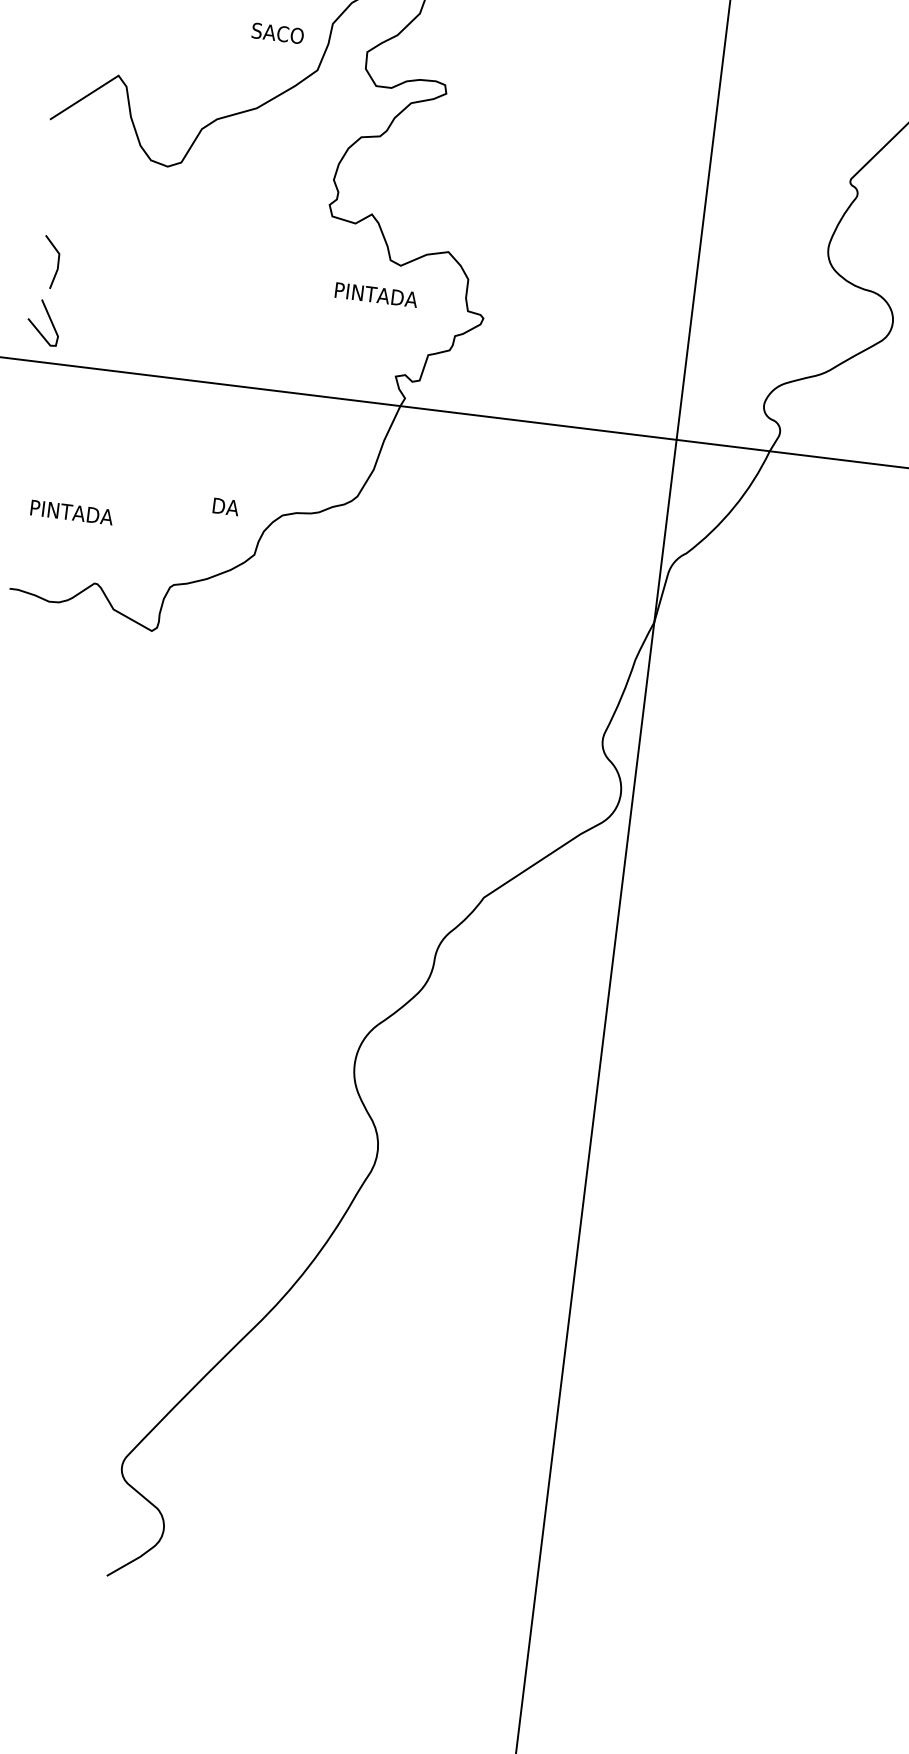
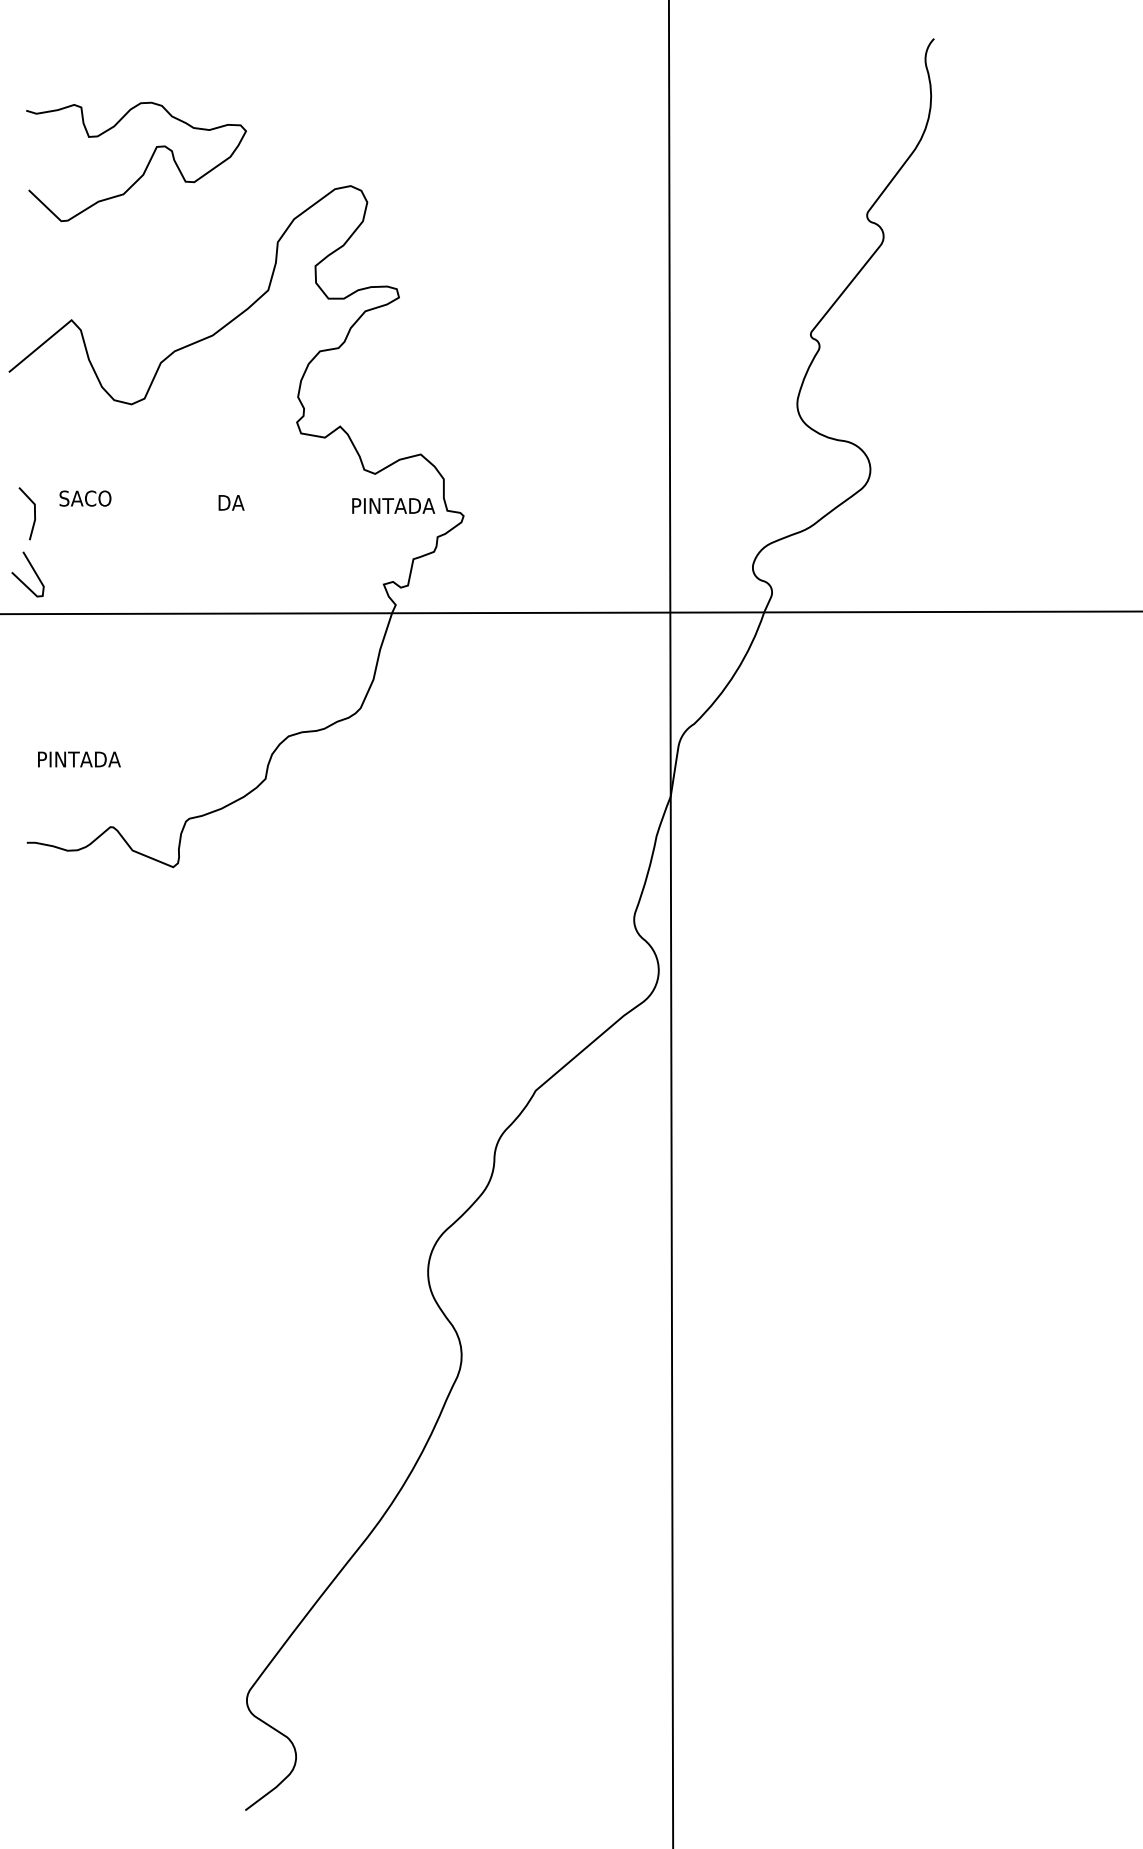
text: (277, 33) -> (85, 498), moved
text: (376, 294) -> (393, 505), moved
text: (226, 506) -> (231, 502), moved

